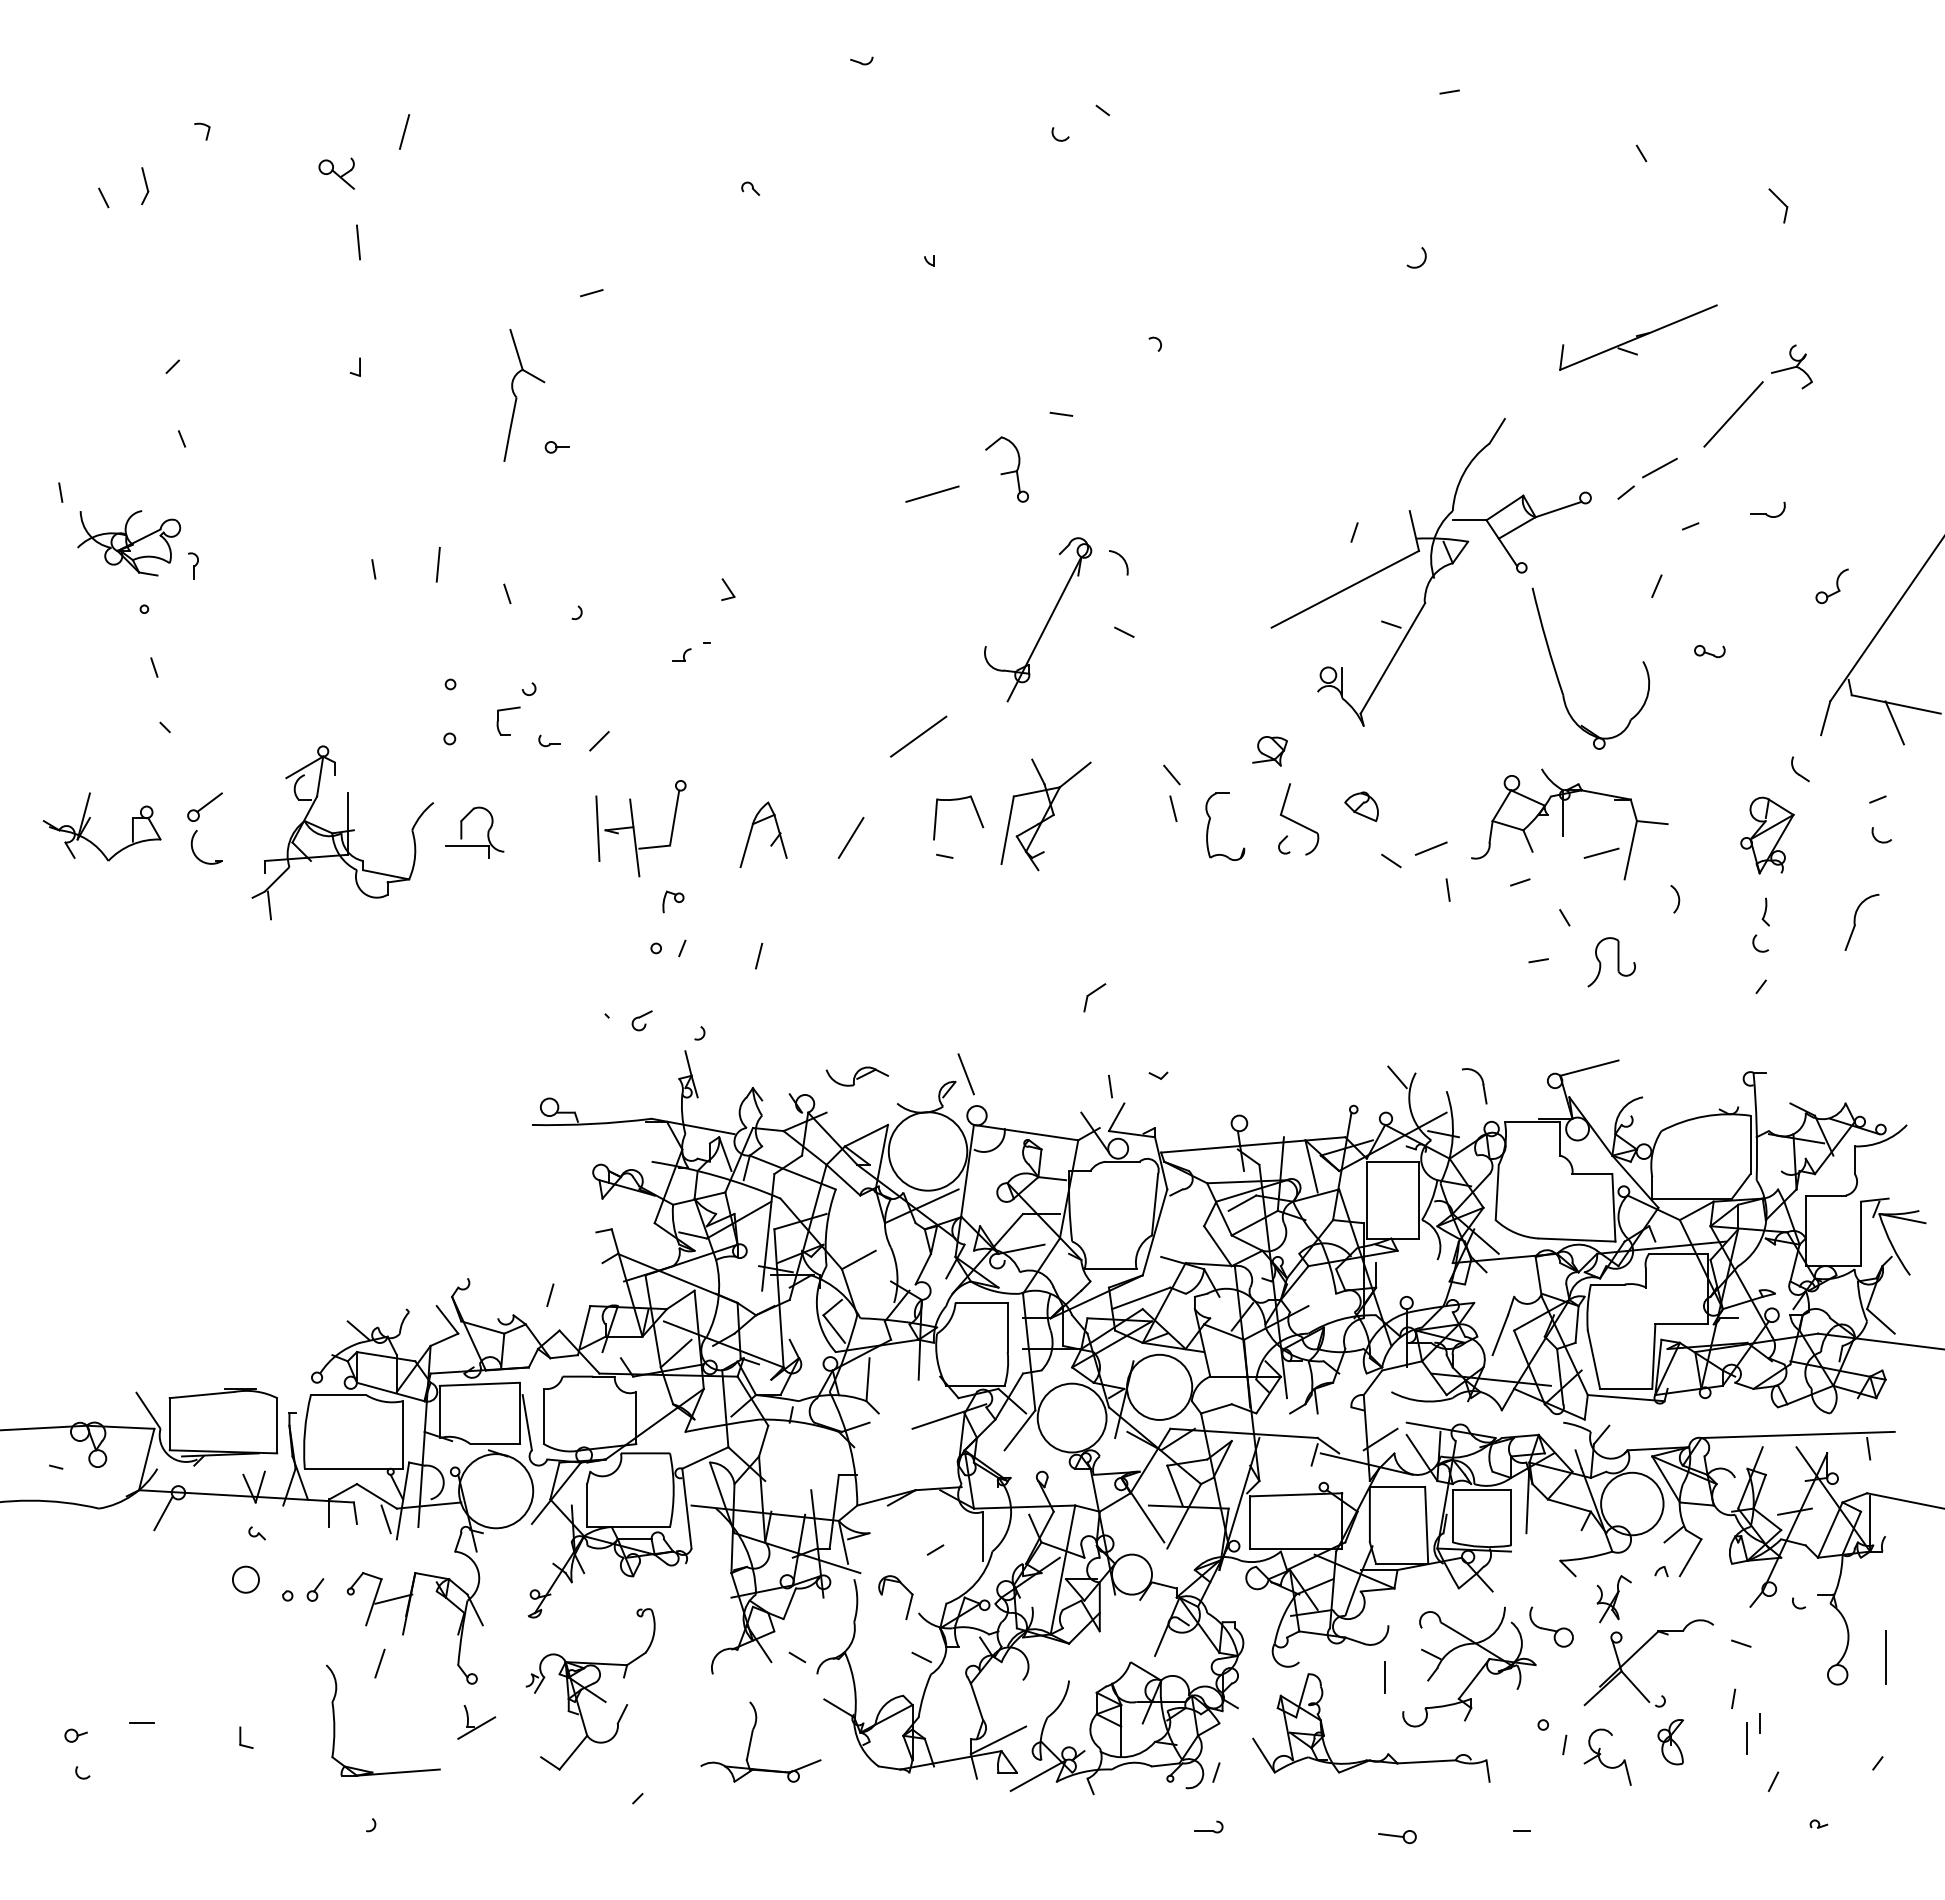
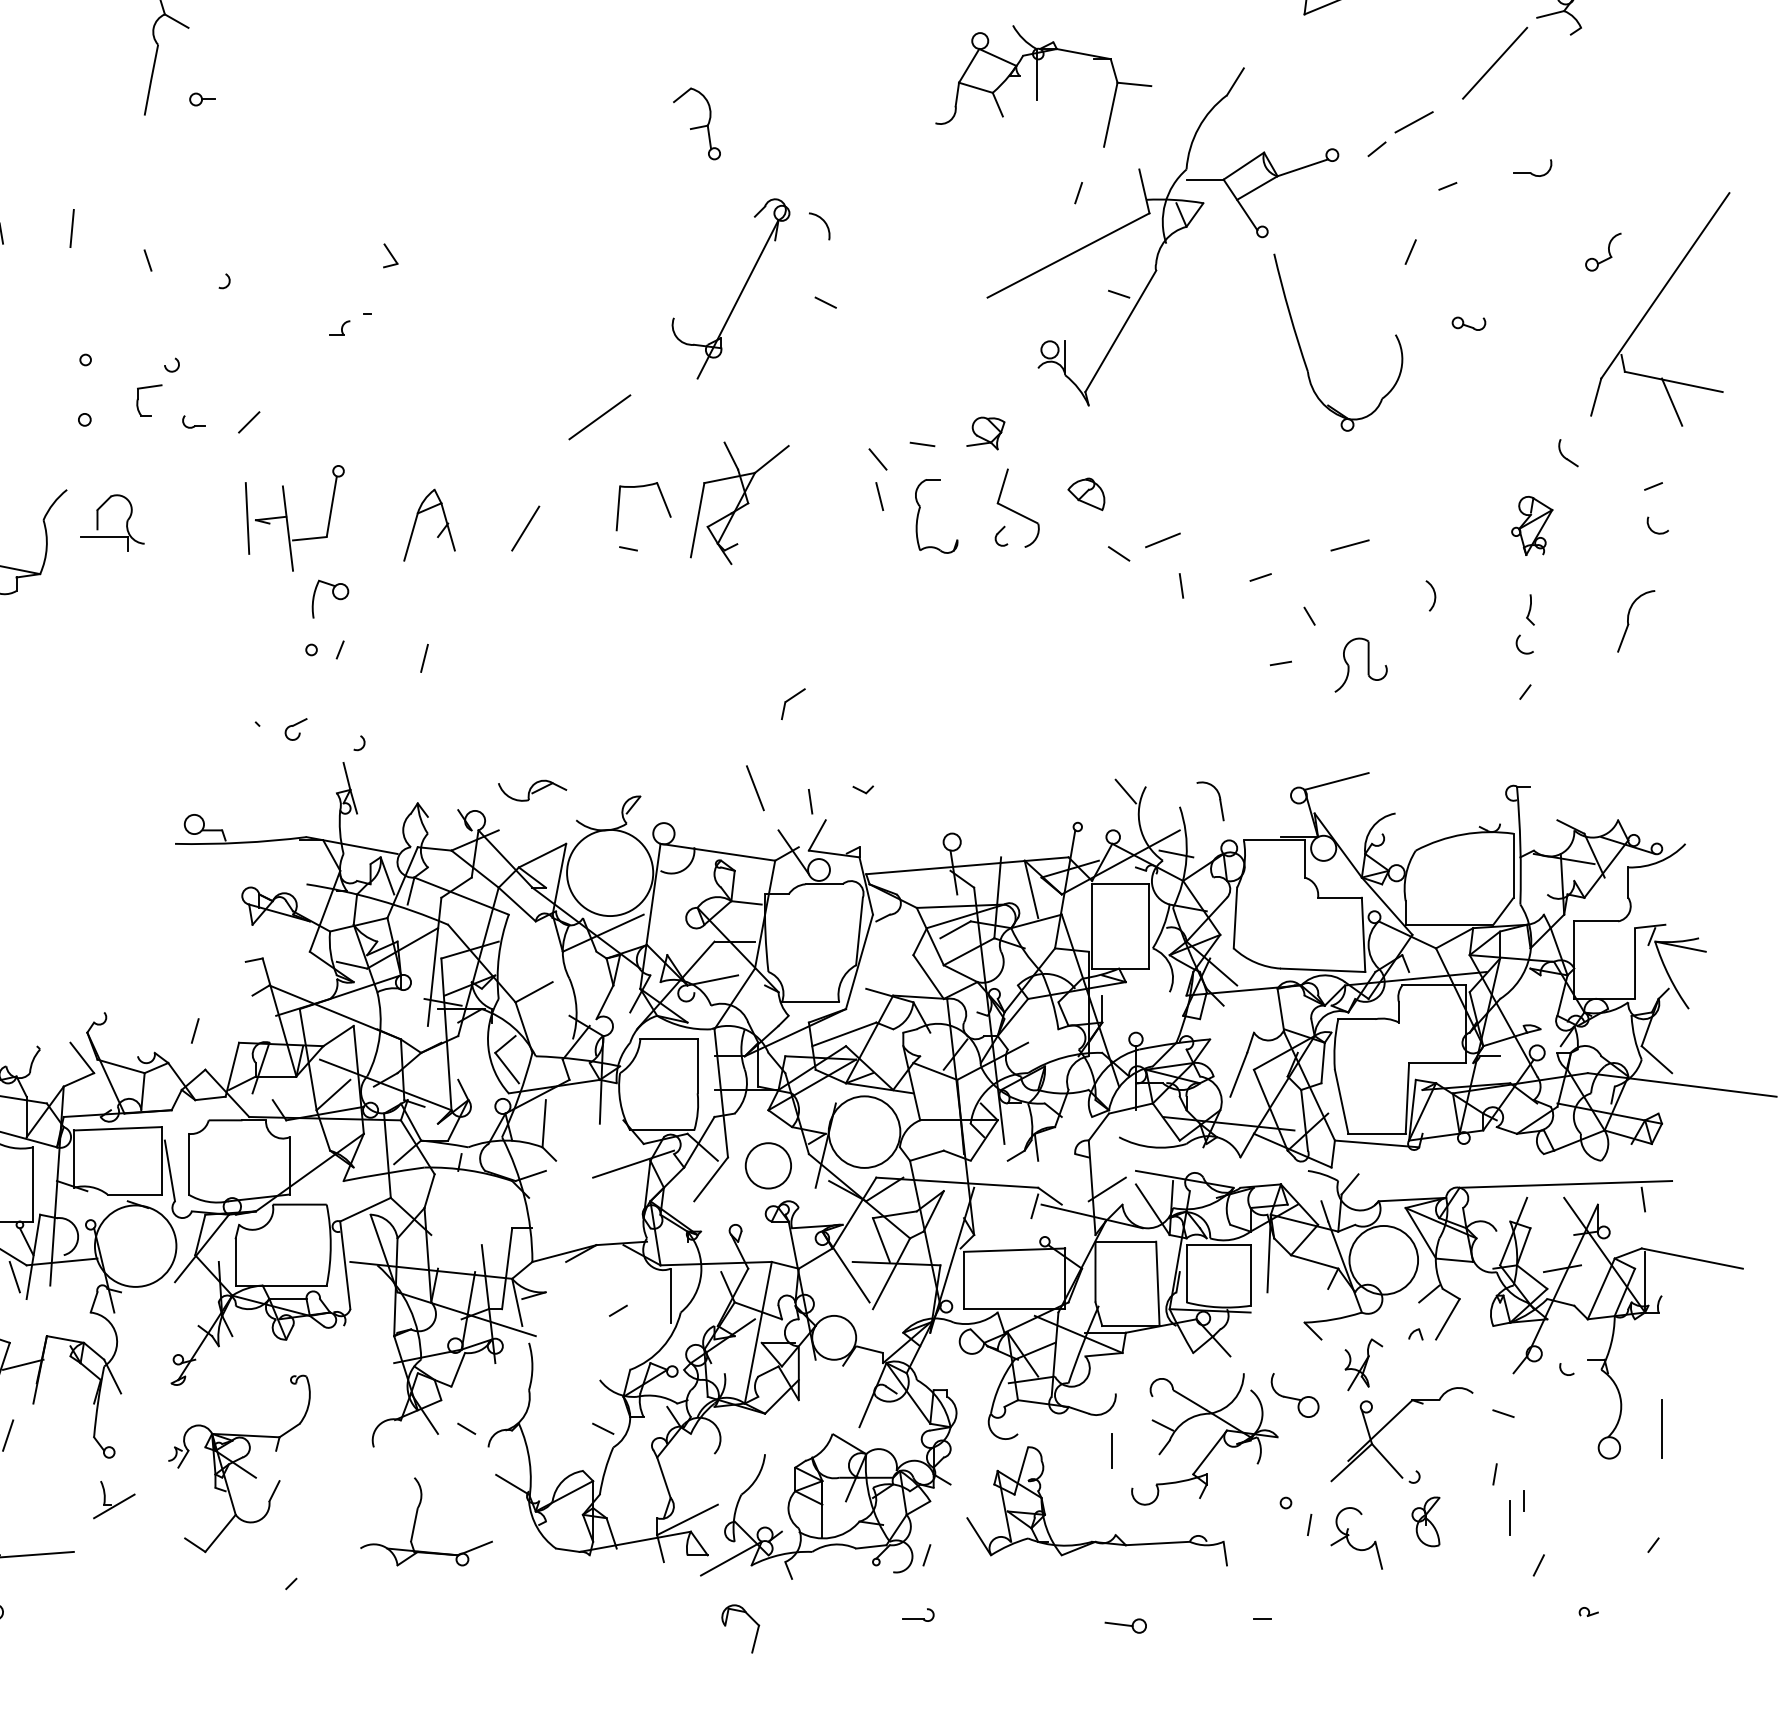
line: (1061, 413) -> (922, 443), moved
line: (932, 493) -> (615, 150), removed
part: (1569, 824) -> (1043, 86), moved
part: (1767, 835) -> (1532, 525), size x0.7
part: (673, 901) -> (330, 598), size x1.6
line: (965, 1074) -> (754, 788), moved
circle: (1071, 1417) -> (767, 1165), size x0.6
part: (883, 1592) -> (727, 1623), moved

